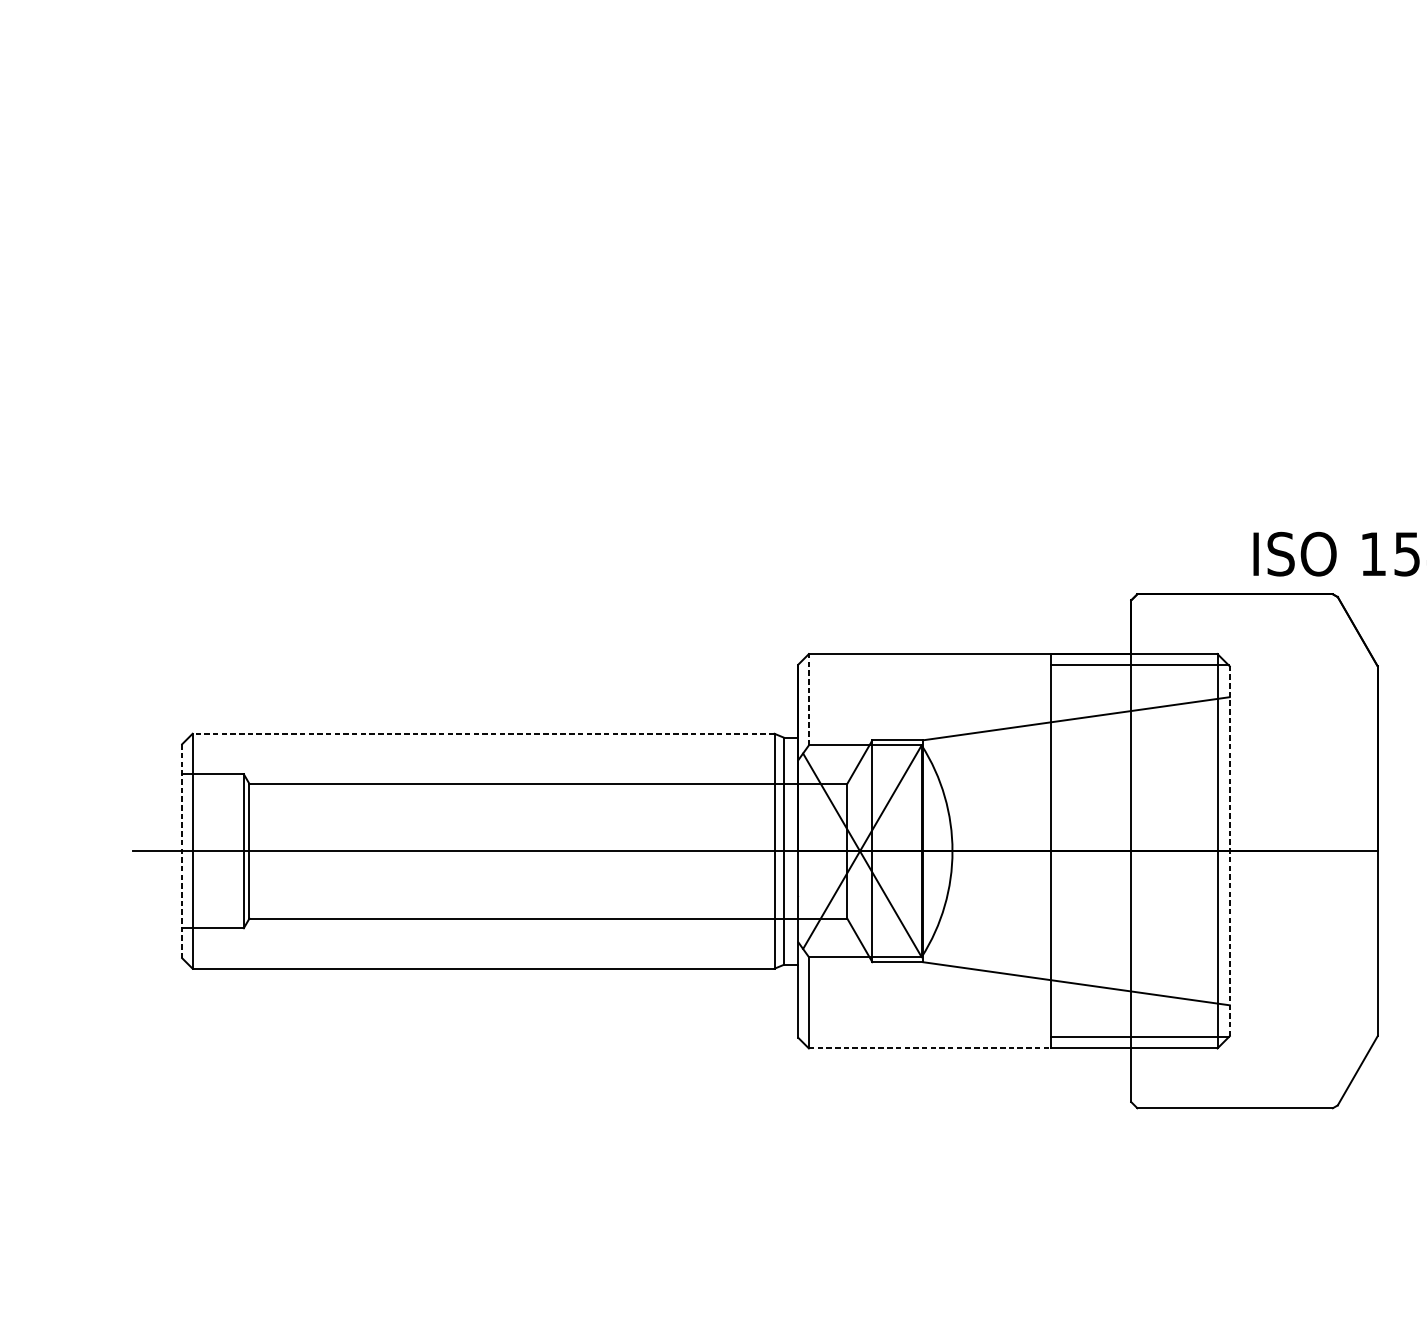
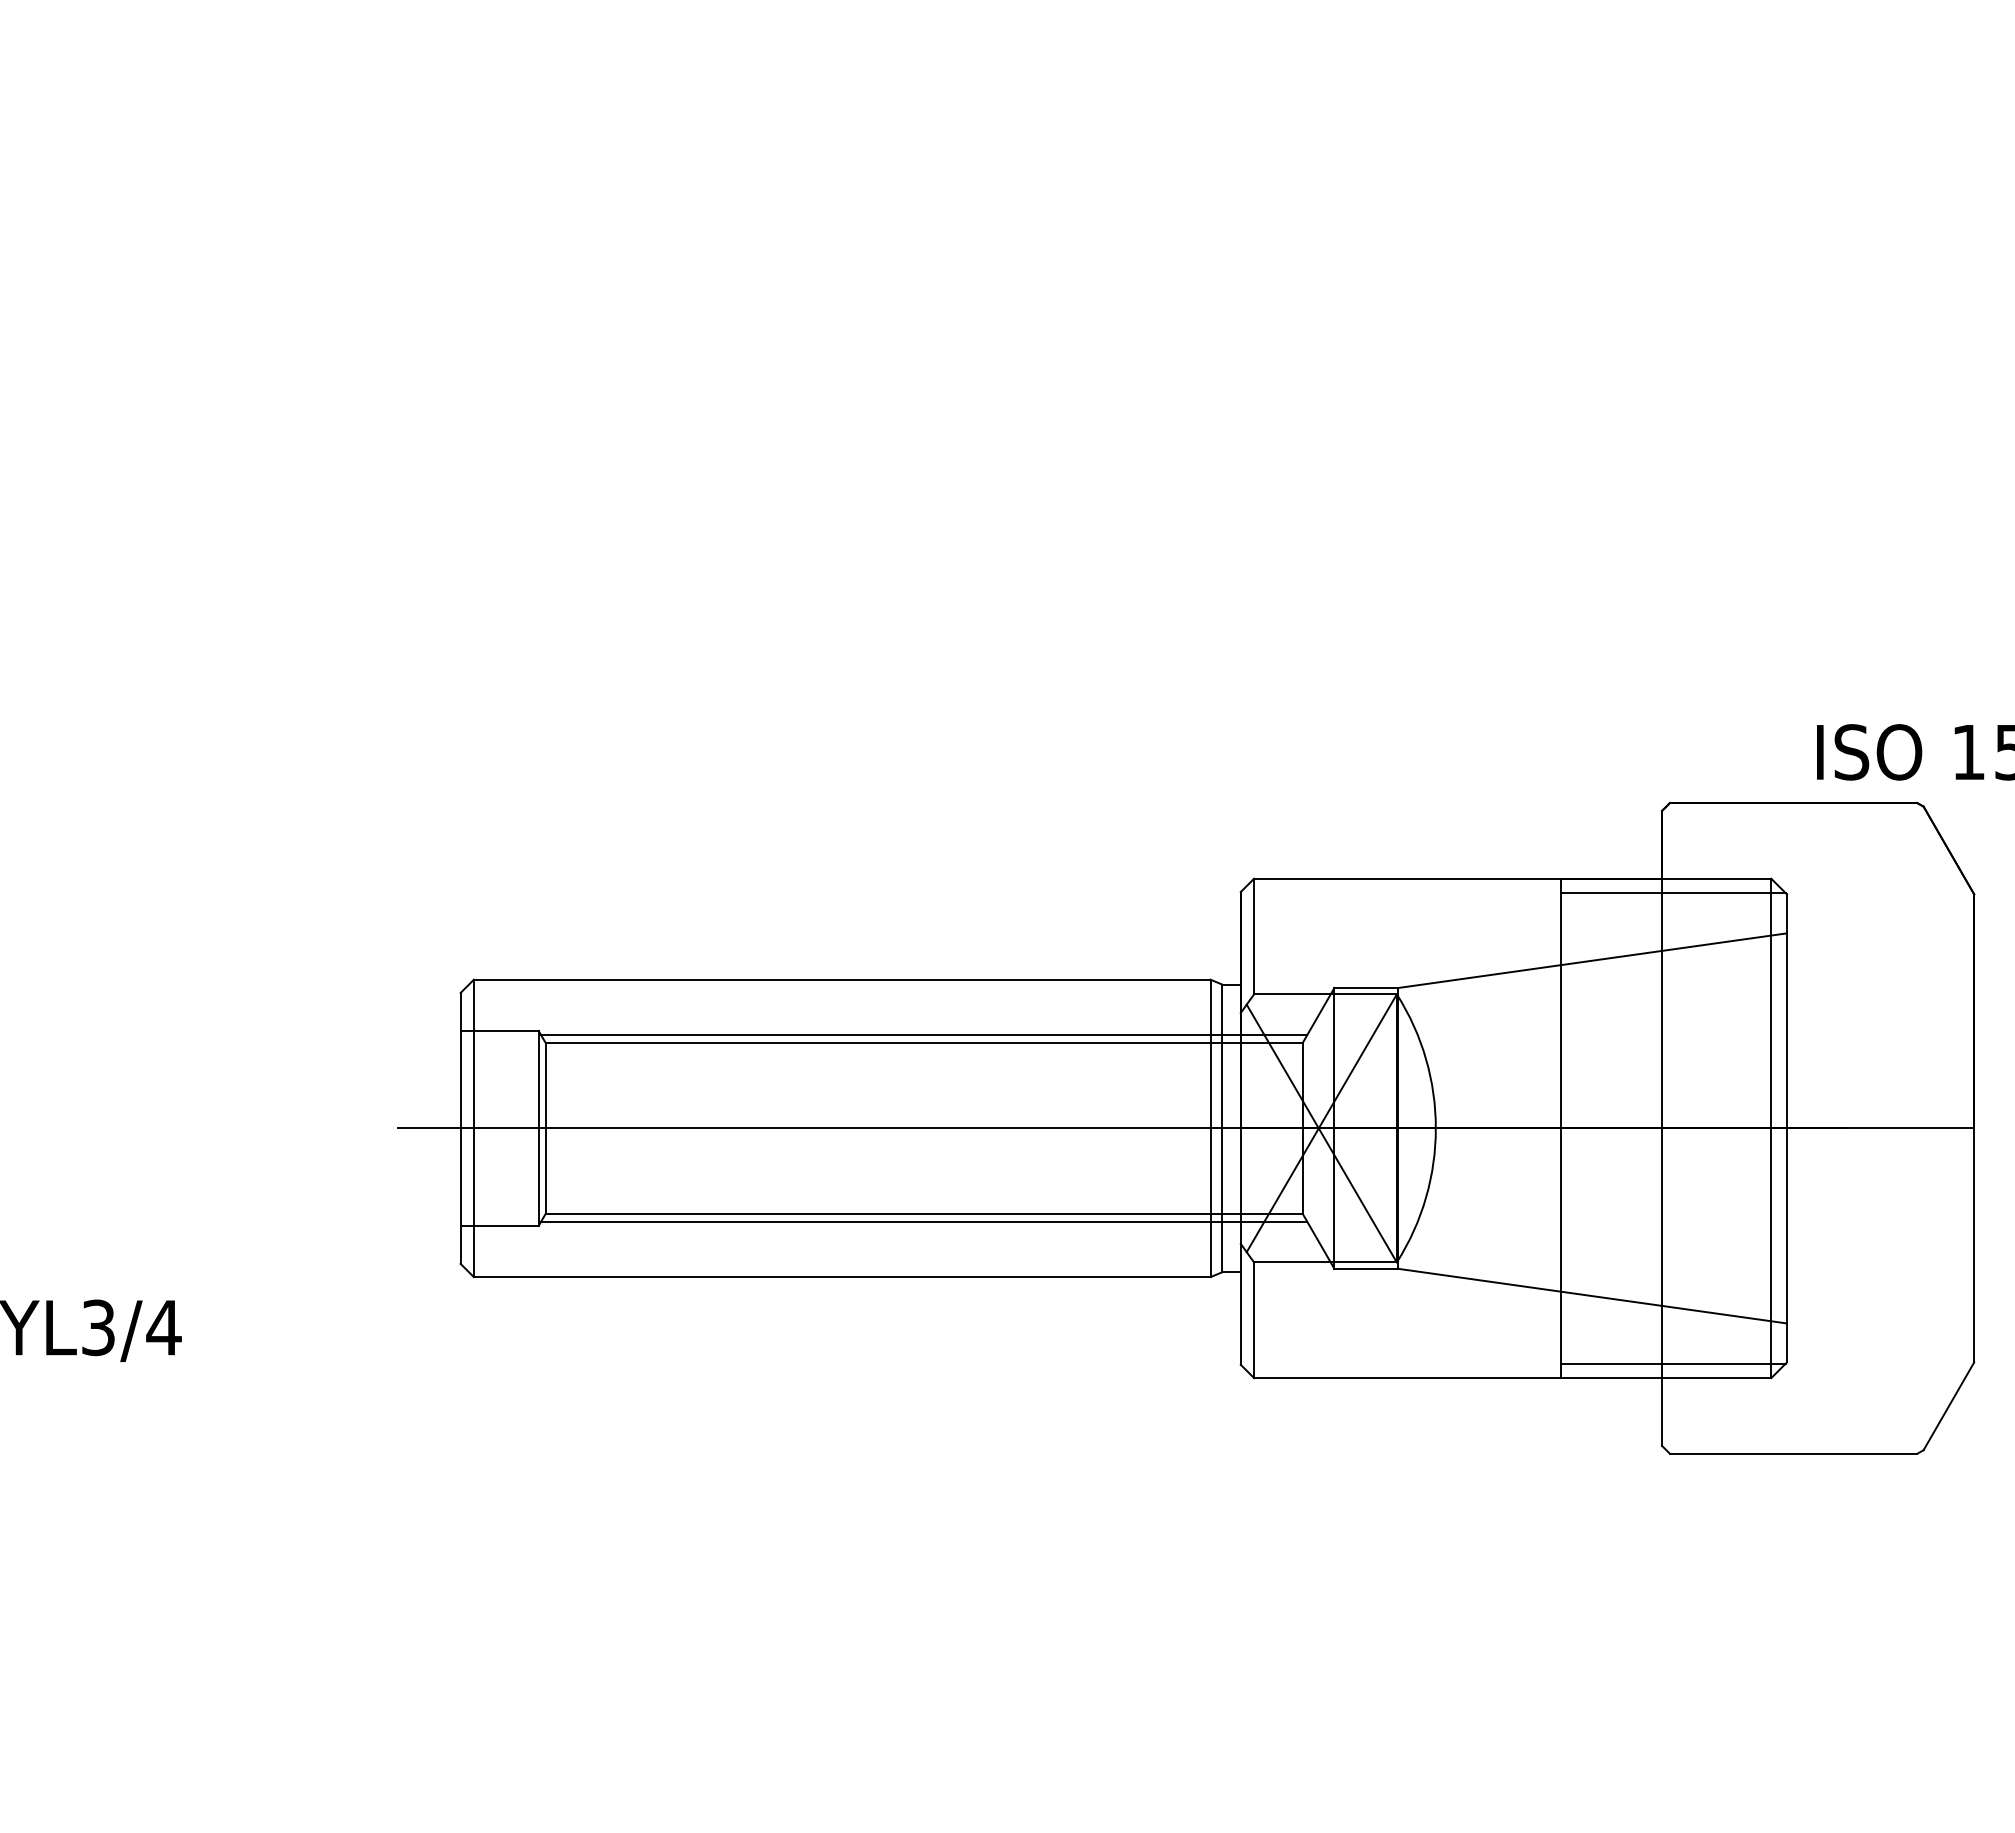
line: (809, 699) -> (1254, 936), dashed -> solid
line: (483, 733) -> (841, 979), dashed -> solid
line: (547, 777) -> (923, 1034), added
line: (1229, 850) -> (1786, 1127), dashed -> solid
line: (182, 851) -> (460, 1128), dashed -> solid
line: (547, 925) -> (923, 1222), added
line: (930, 1048) -> (1407, 1378), dashed -> solid

